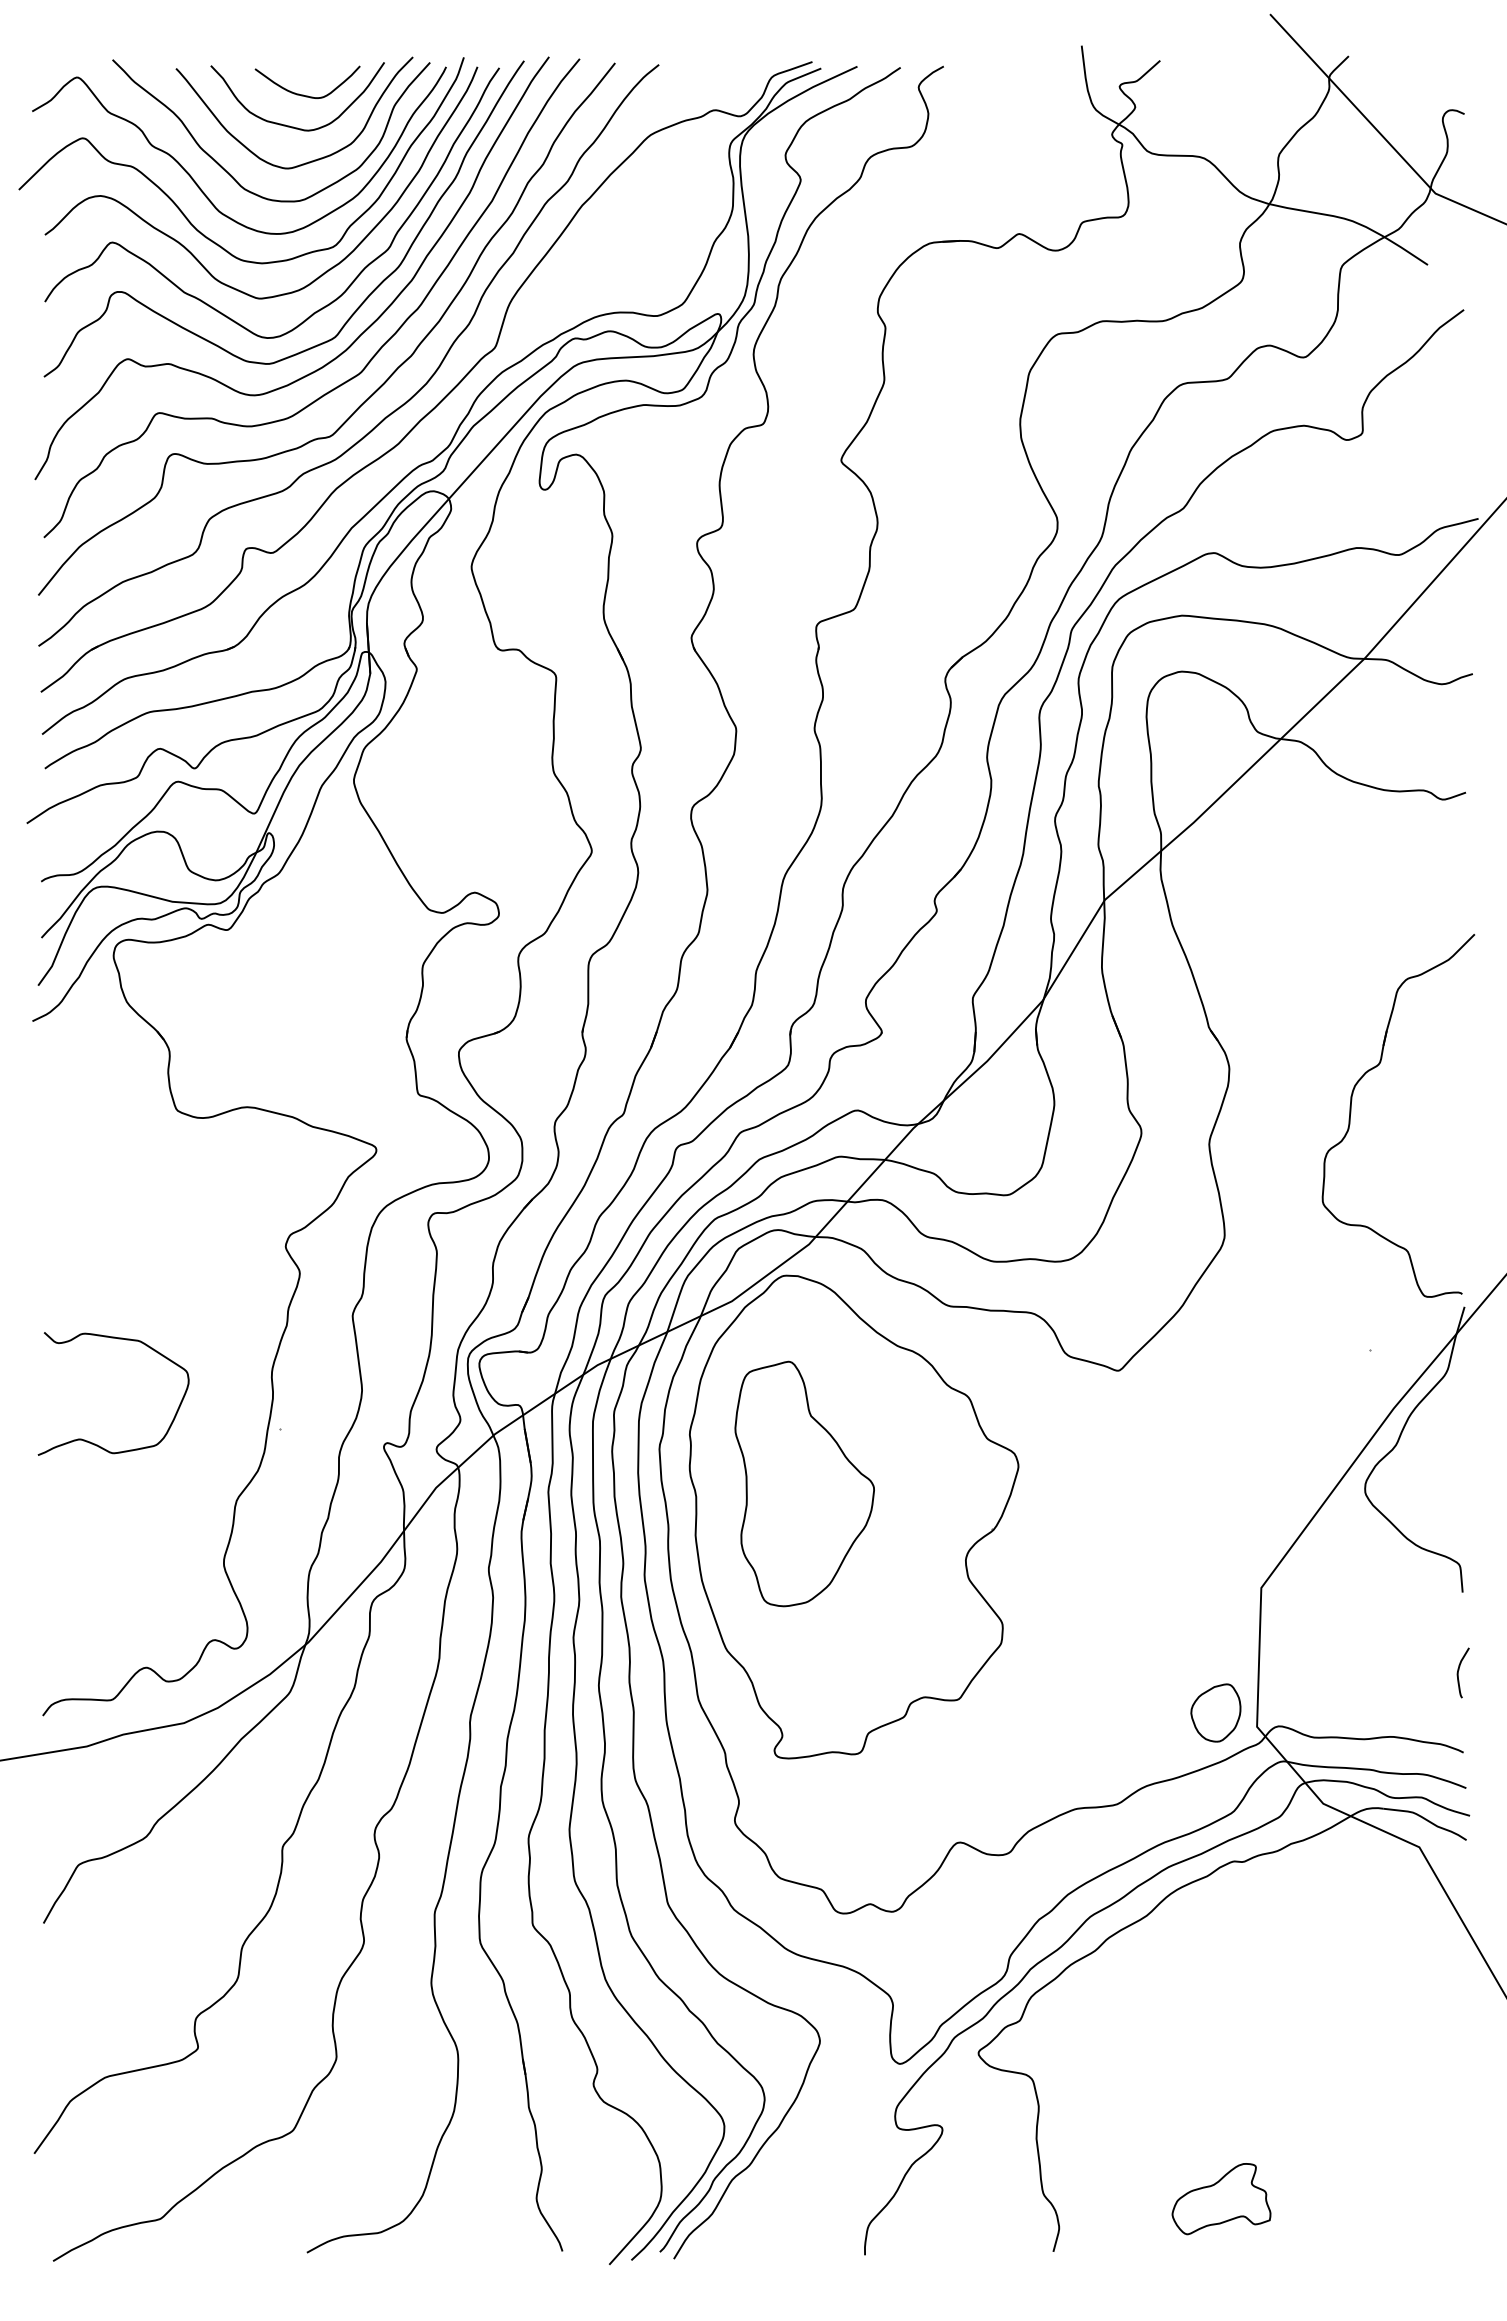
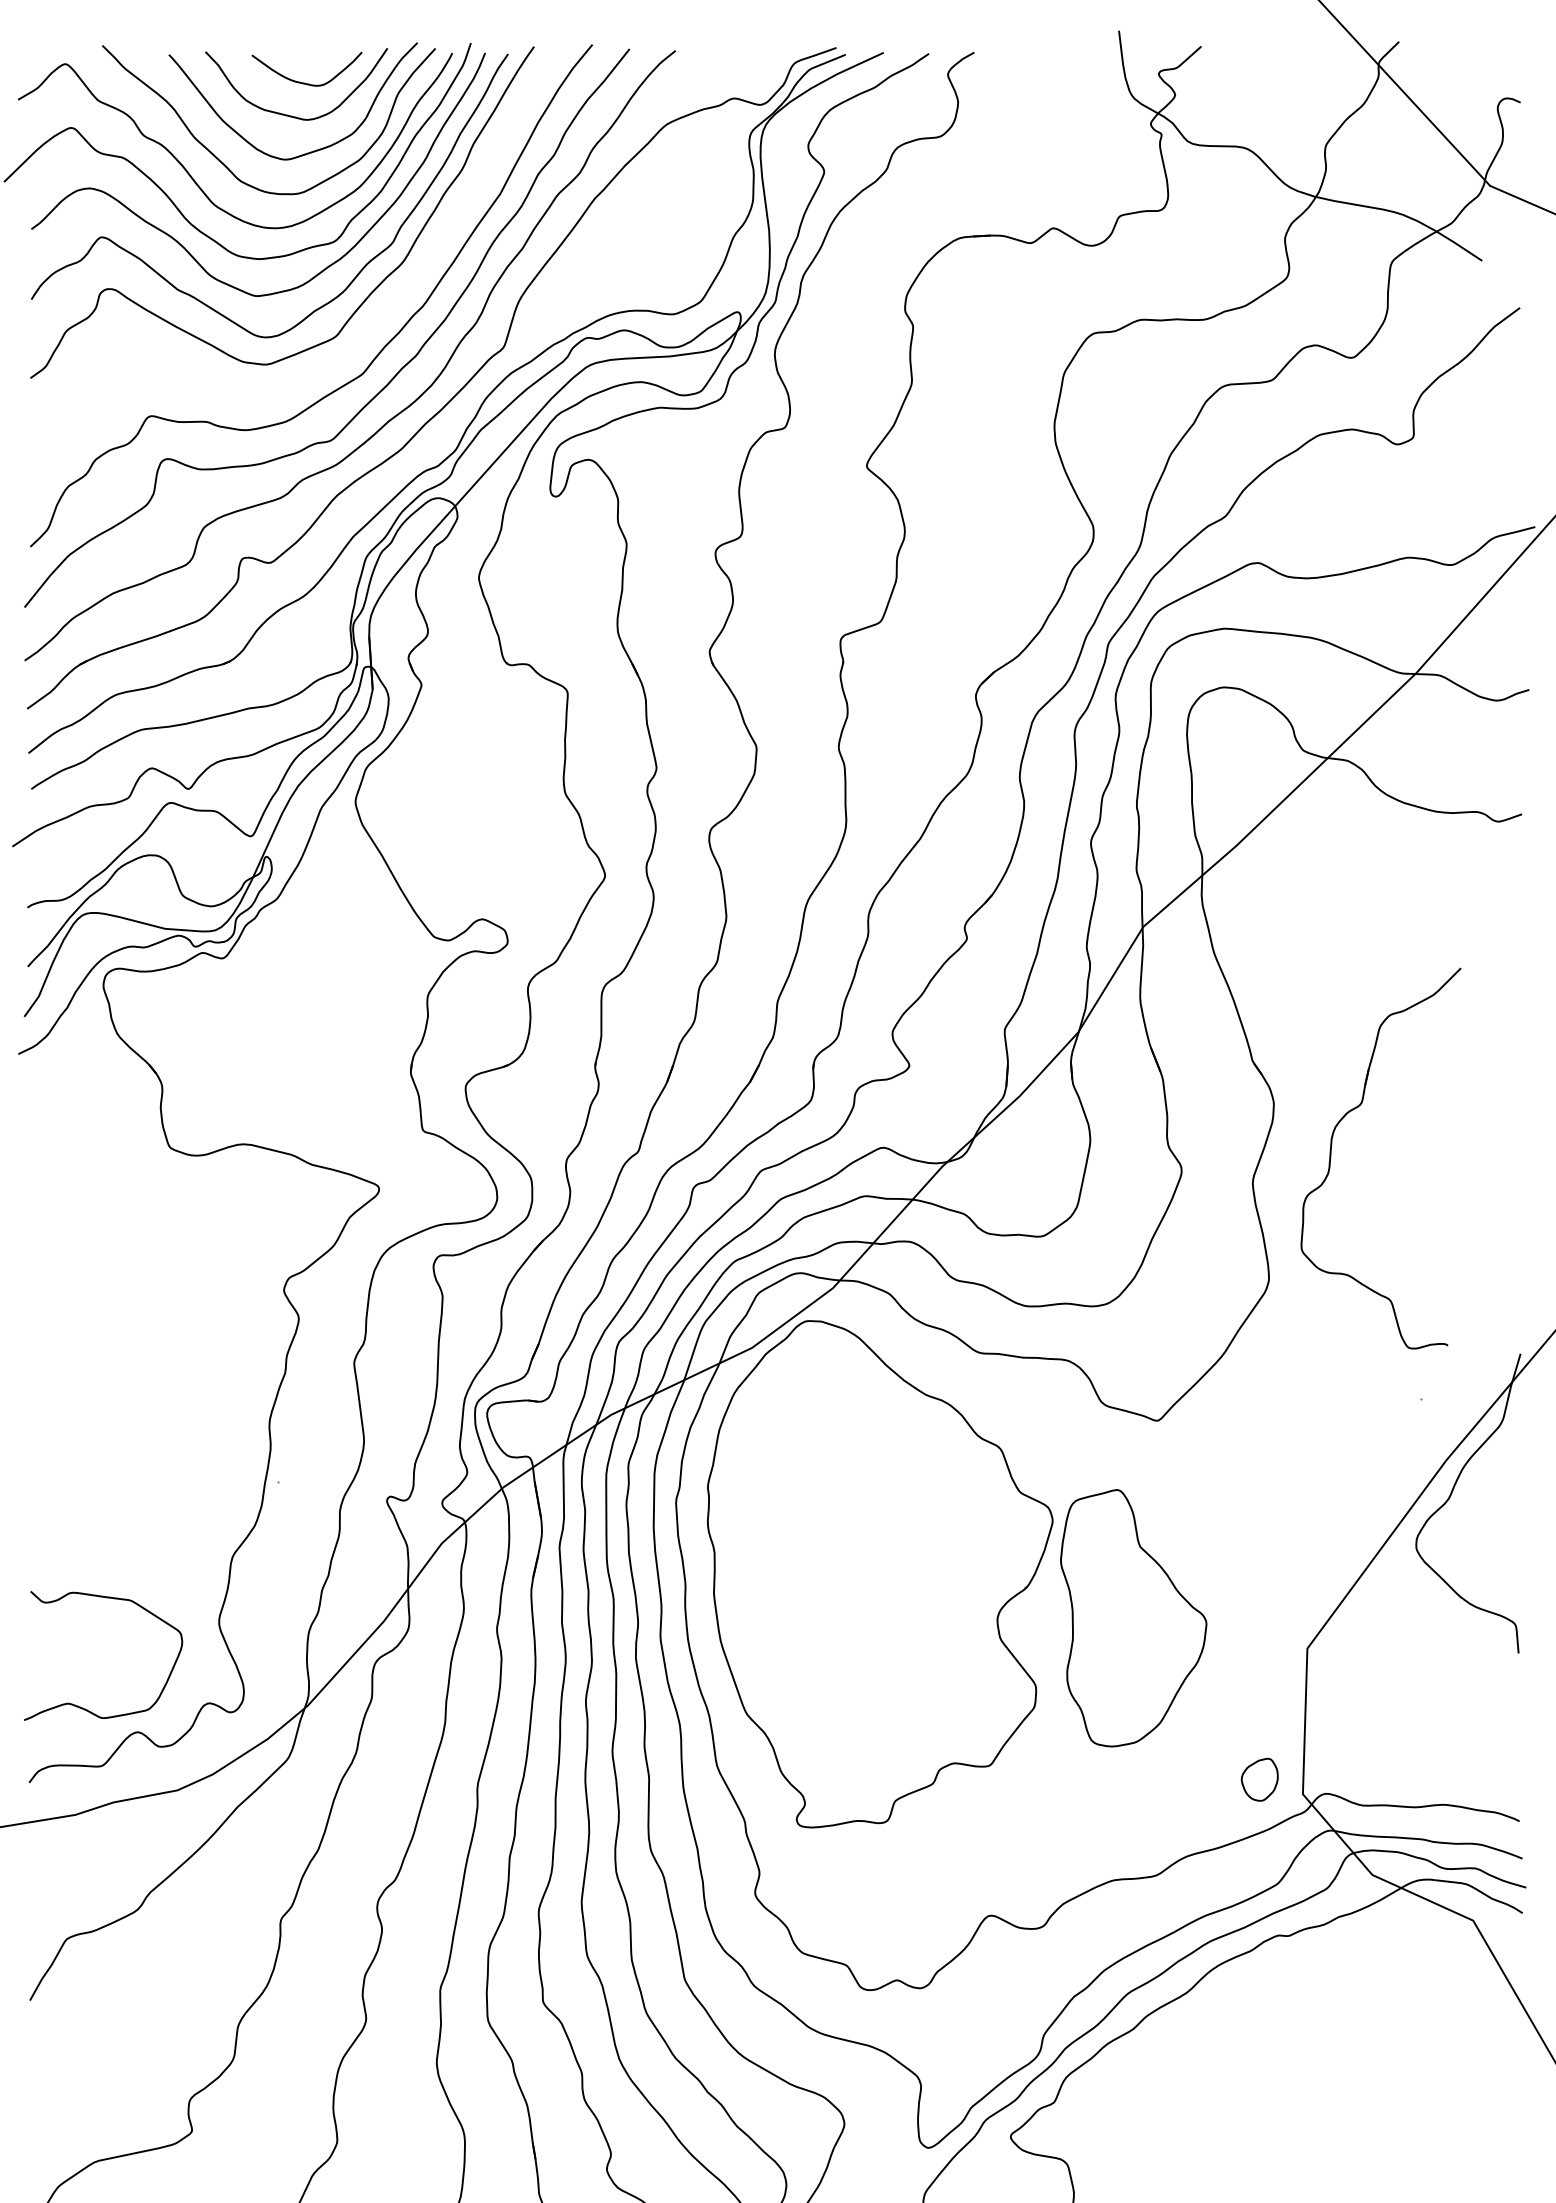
curve: (359, 335) -> (361, 334), removed
part: (1351, 1113) -> (1331, 1156), moved
curve: (95, 1443) -> (84, 1707), moved
part: (804, 1483) -> (1133, 1617), moved
curve: (1459, 1670) -> (1515, 1735), removed
part: (1215, 1712) -> (1259, 1779), size x0.7

